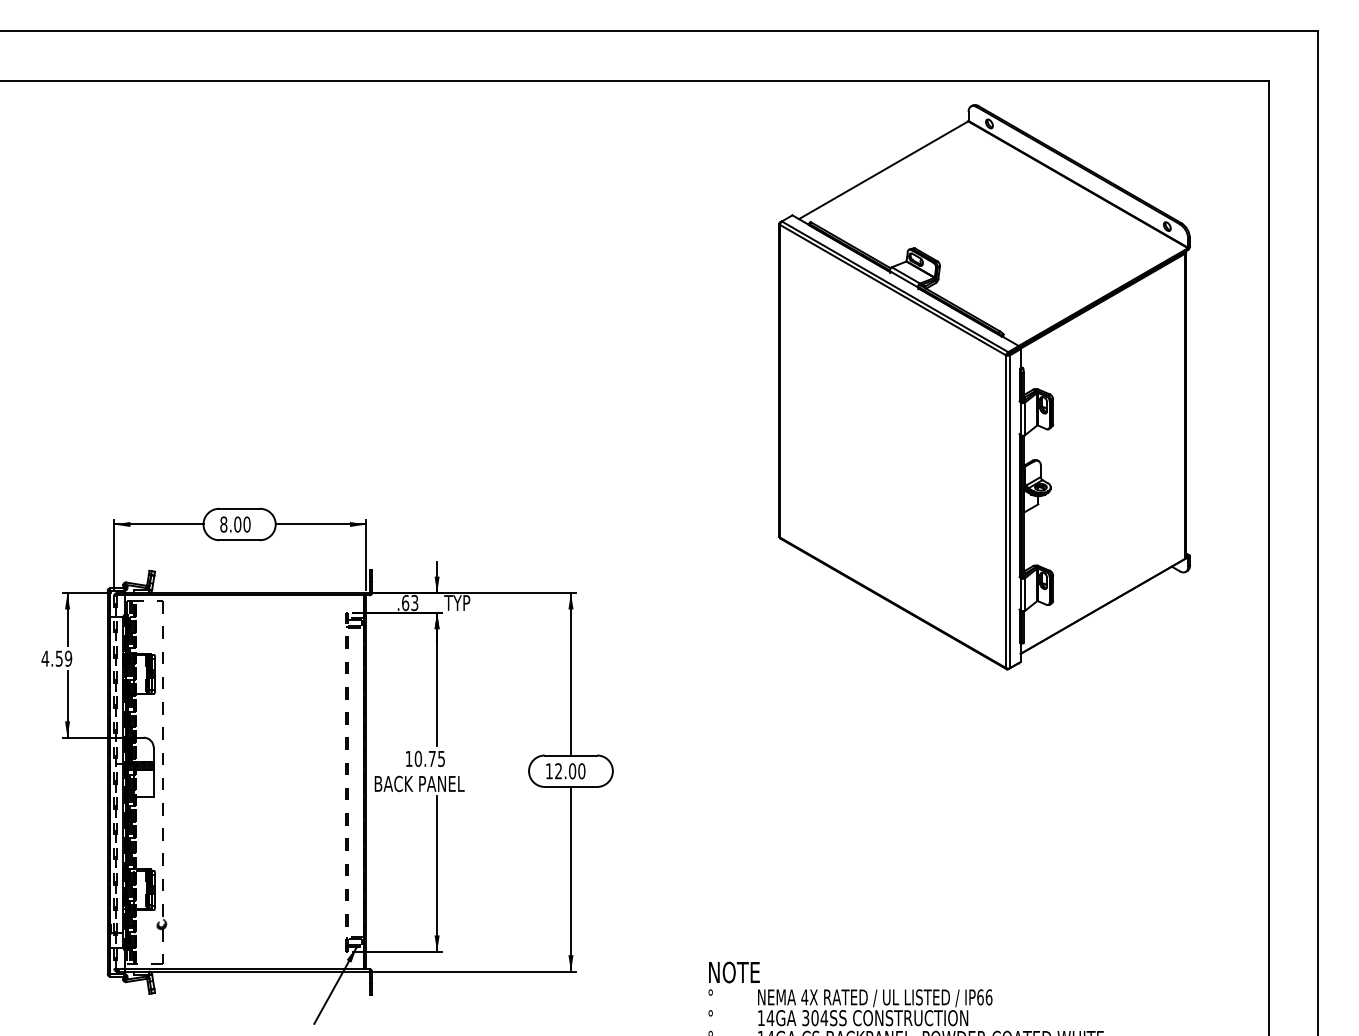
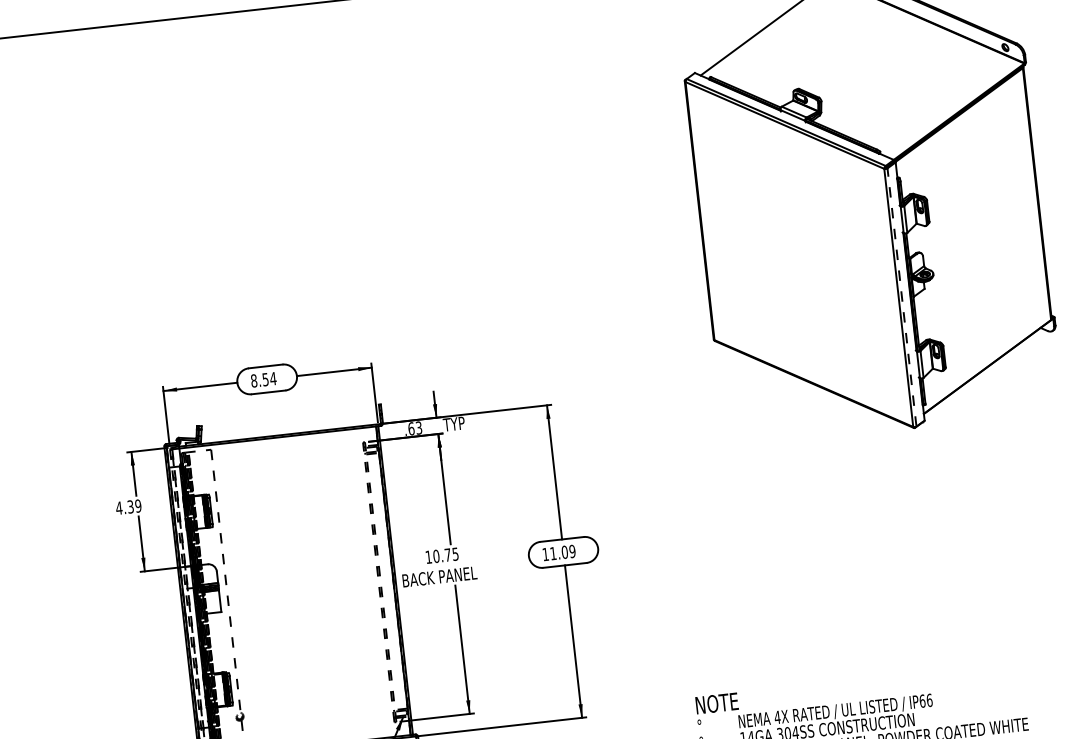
line: (1010, 511) -> (902, 297), solid -> dashed
text: (242, 524) -> (269, 379), 8.00 -> 8.54
text: (59, 657) -> (130, 505), 4.59 -> 4.39
text: (570, 771) -> (563, 552), 12.00 -> 11.09

